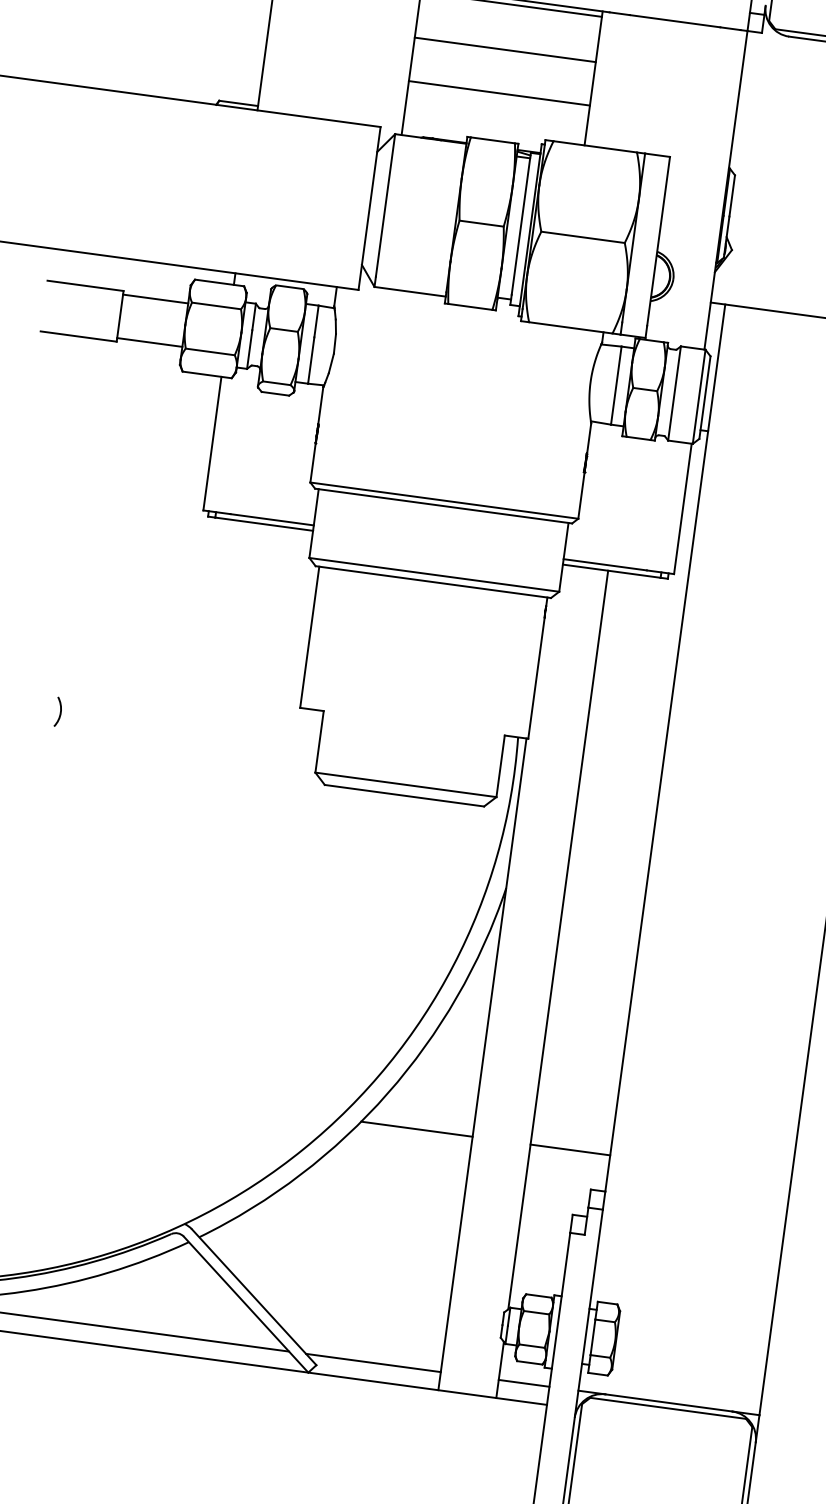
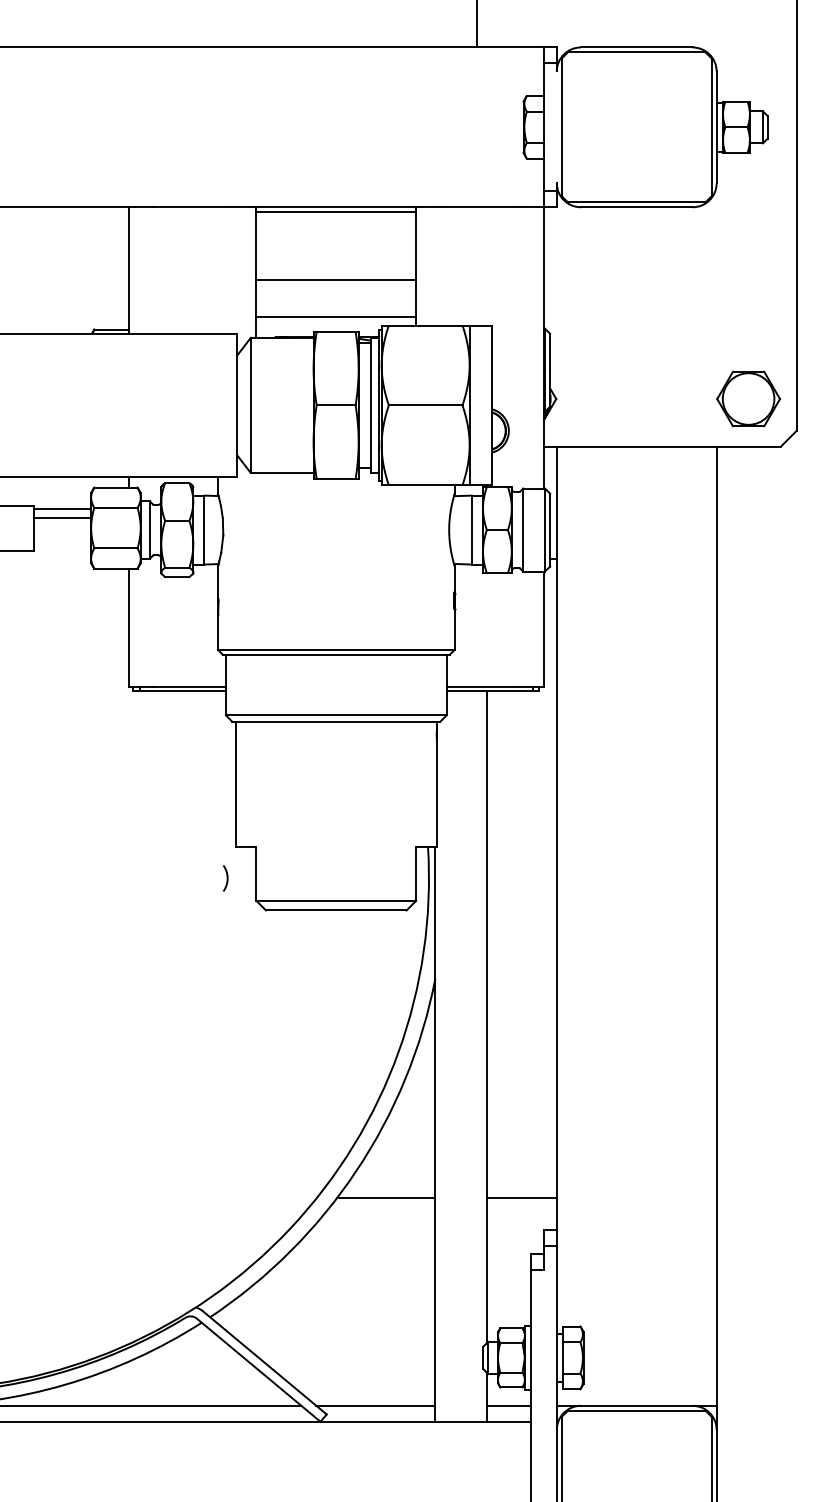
line: (505, 50) -> (336, 280), moved
line: (499, 93) -> (336, 317), moved
line: (149, 342) -> (62, 518), moved
arc: (59, 712) -> (226, 878), moved

